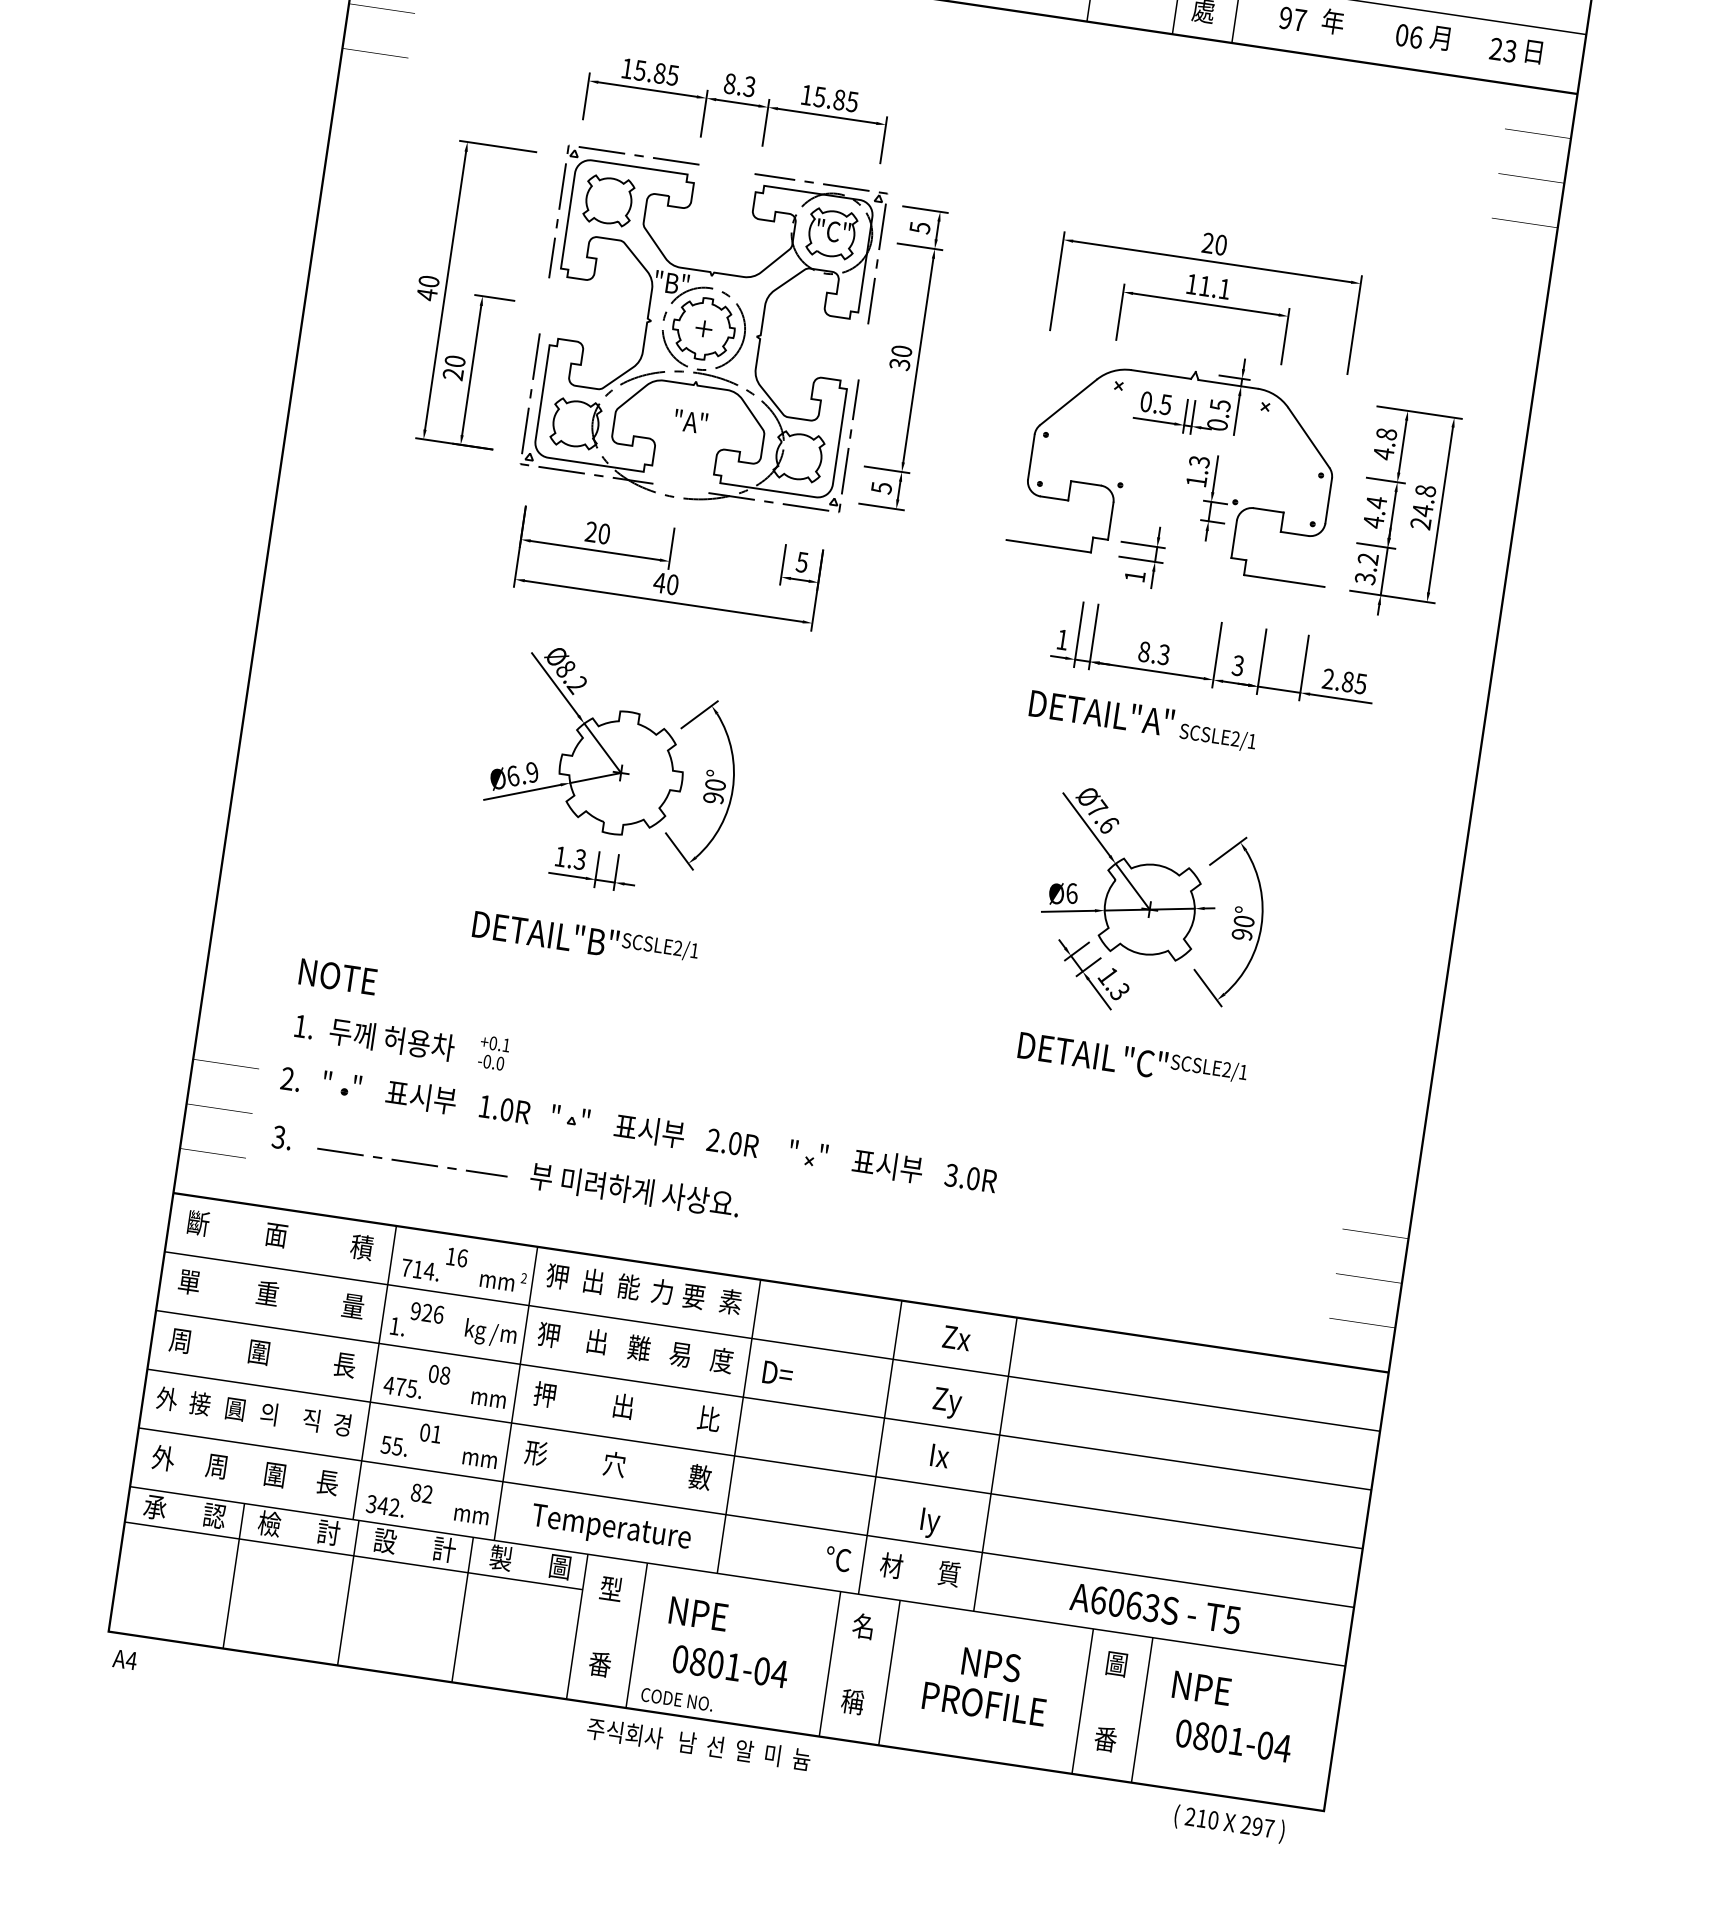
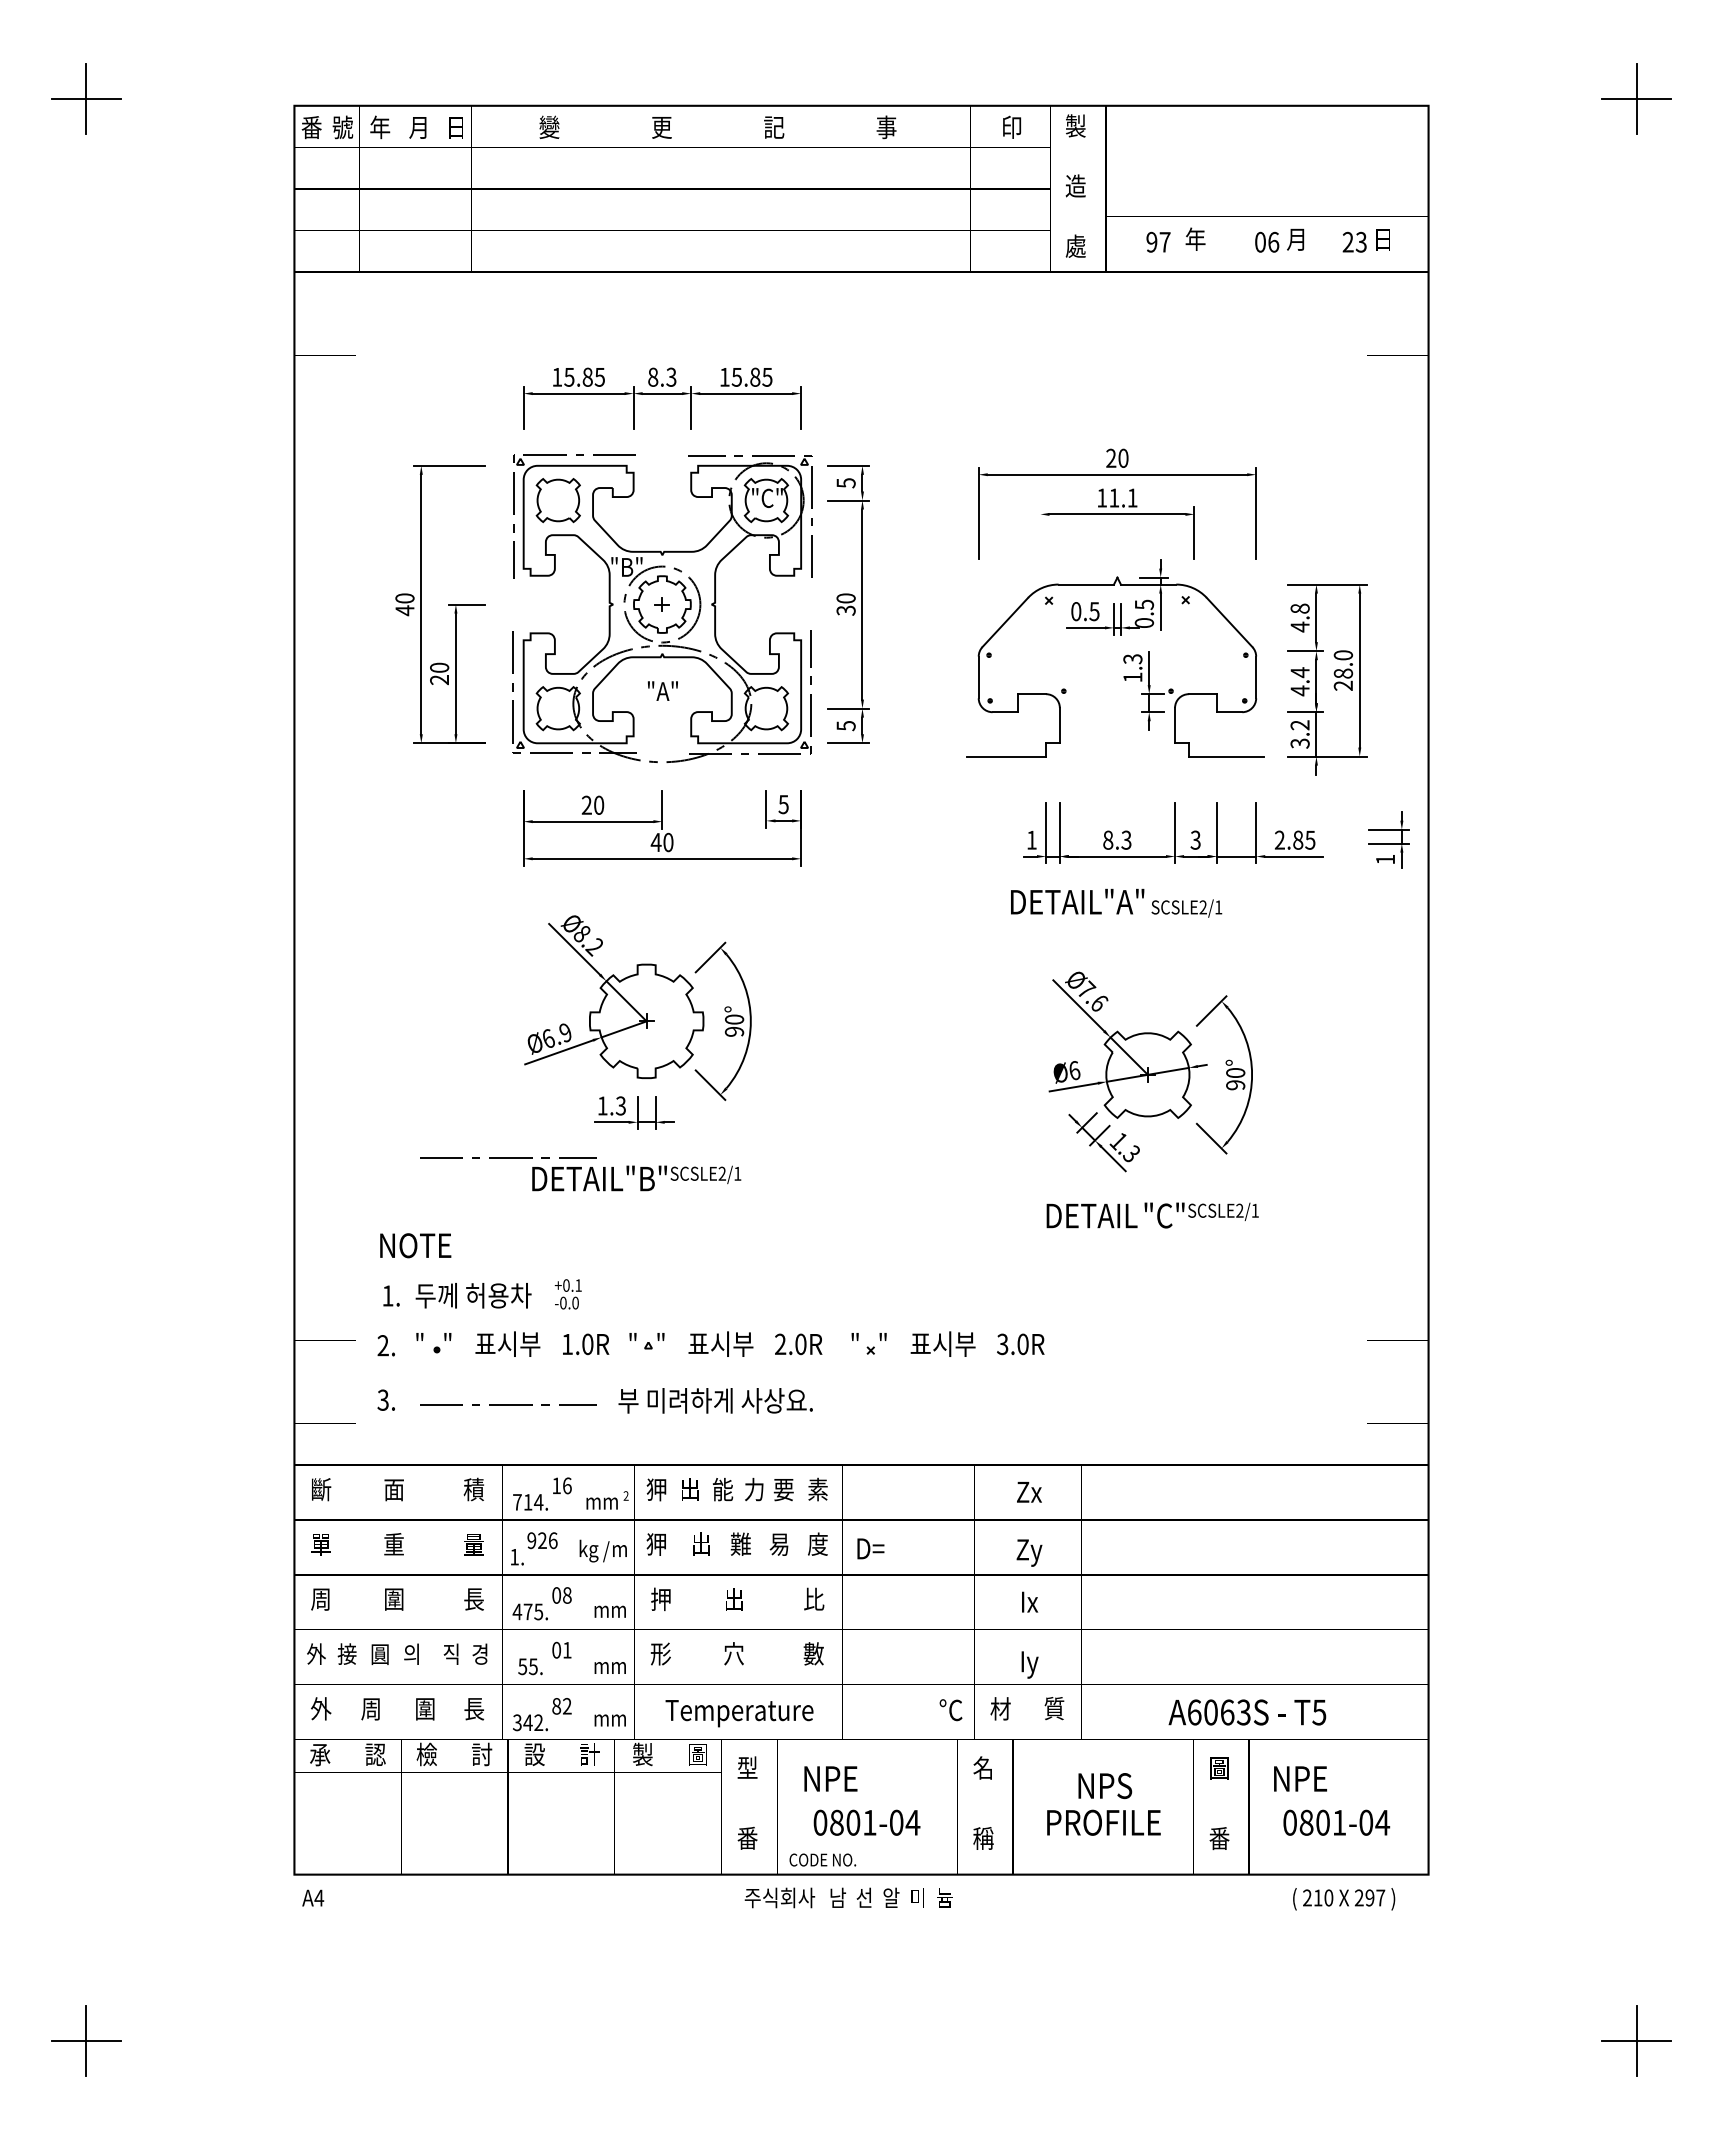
line: (1120, 312) -> (1040, 533), removed
text: (1424, 500) -> (1343, 664), 24.8 -> 28.0
part: (1141, 555) -> (1388, 839), moved
line: (451, 897) -> (508, 1157), added

